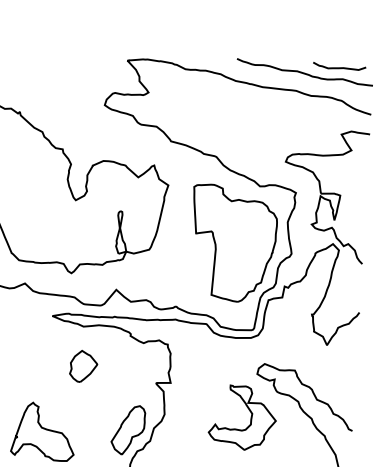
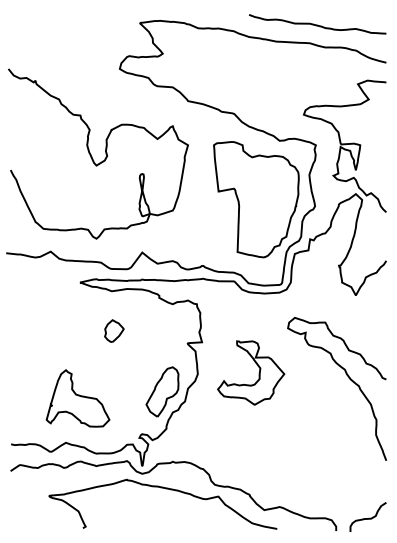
curve: (339, 67) -> (351, 17), removed
part: (83, 365) -> (114, 330), size x0.7
part: (250, 418) -> (258, 373), moved

